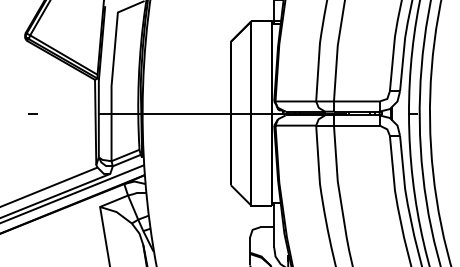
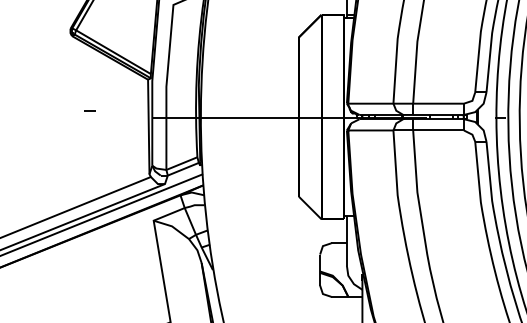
line: (32, 113) -> (89, 110), moved

